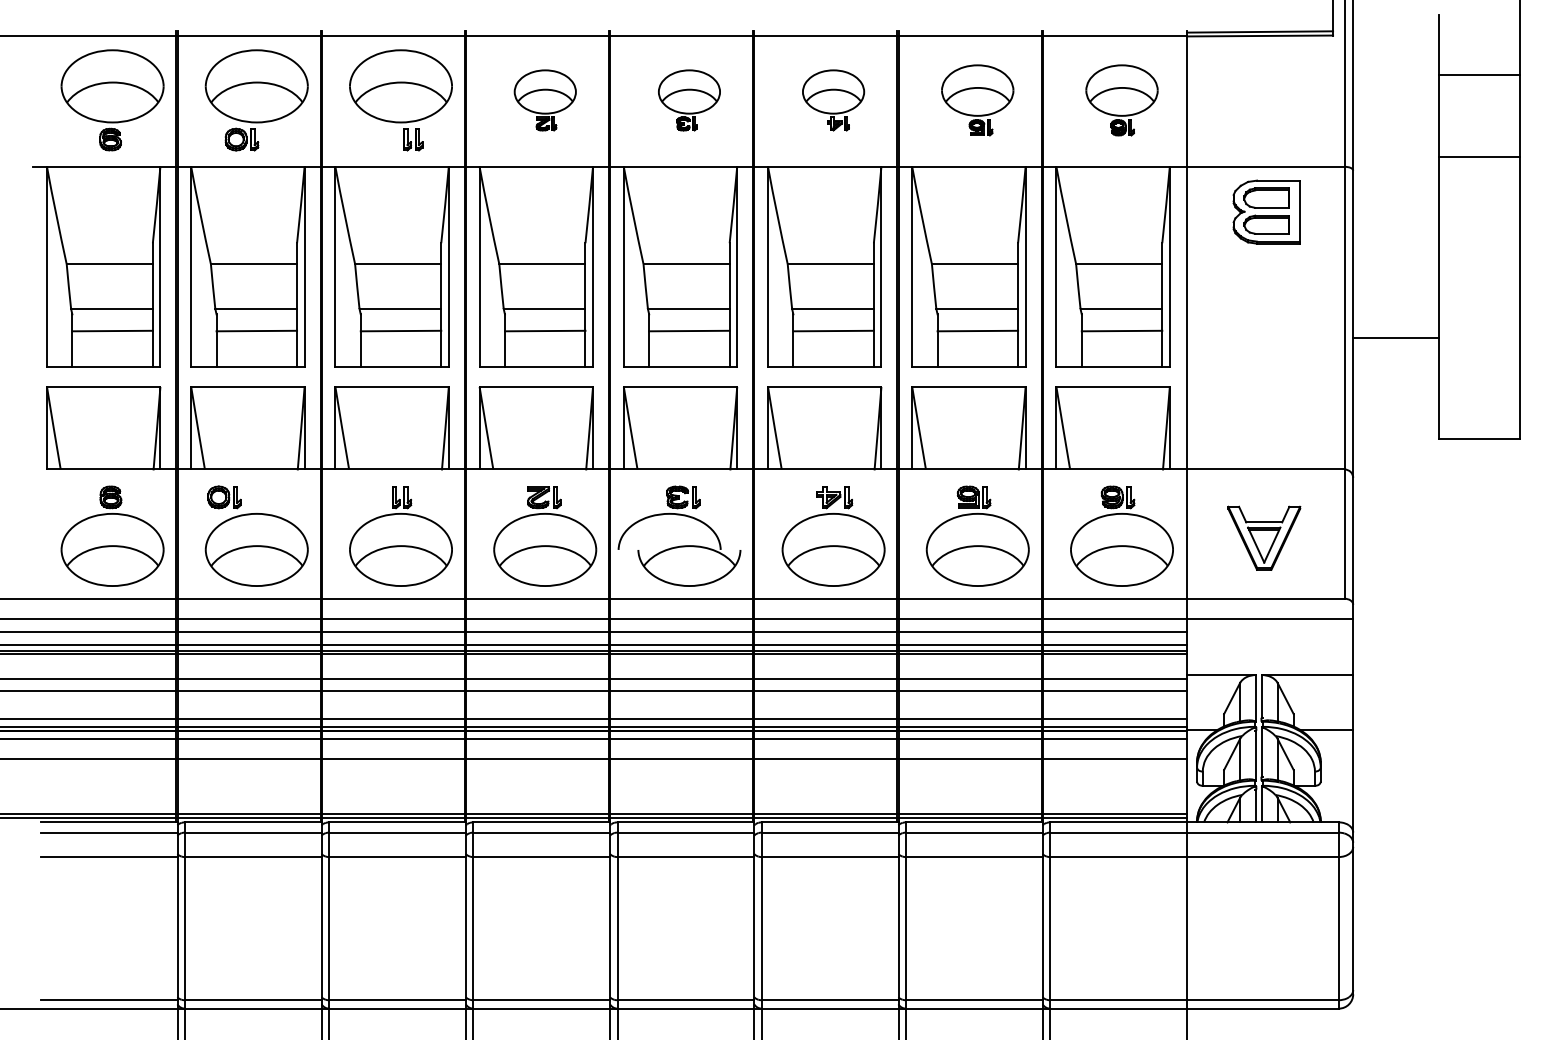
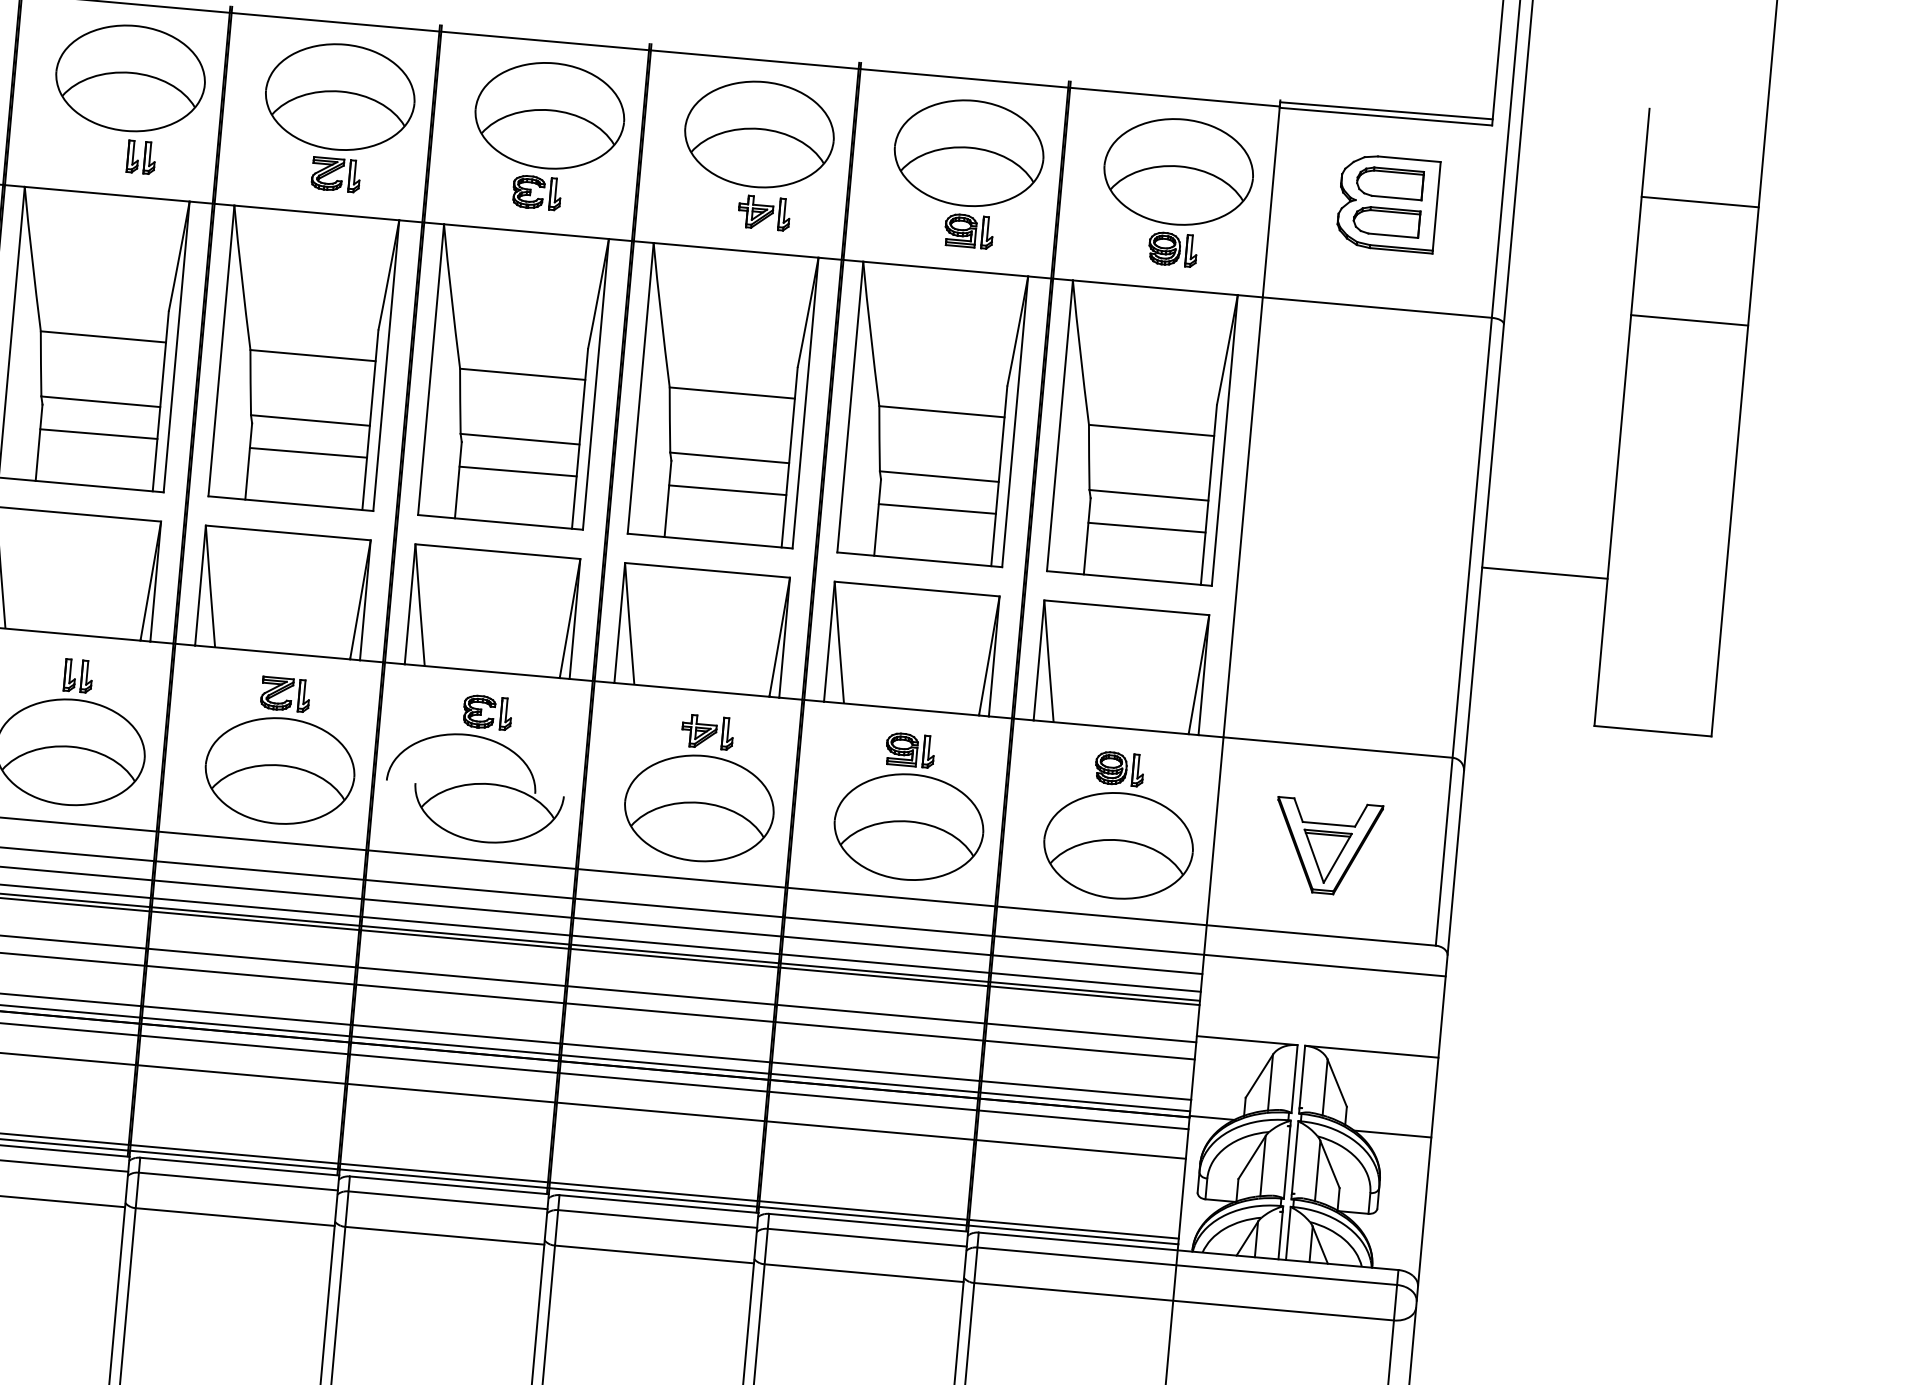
part: (545, 100) -> (338, 117), size x1.67
part: (689, 100) -> (548, 136), size x1.67
part: (833, 100) -> (757, 155), size x1.67
part: (977, 100) -> (966, 173), size x1.43
part: (1121, 100) -> (1176, 192), size x1.43
part: (1266, 211) -> (1387, 202), moved

